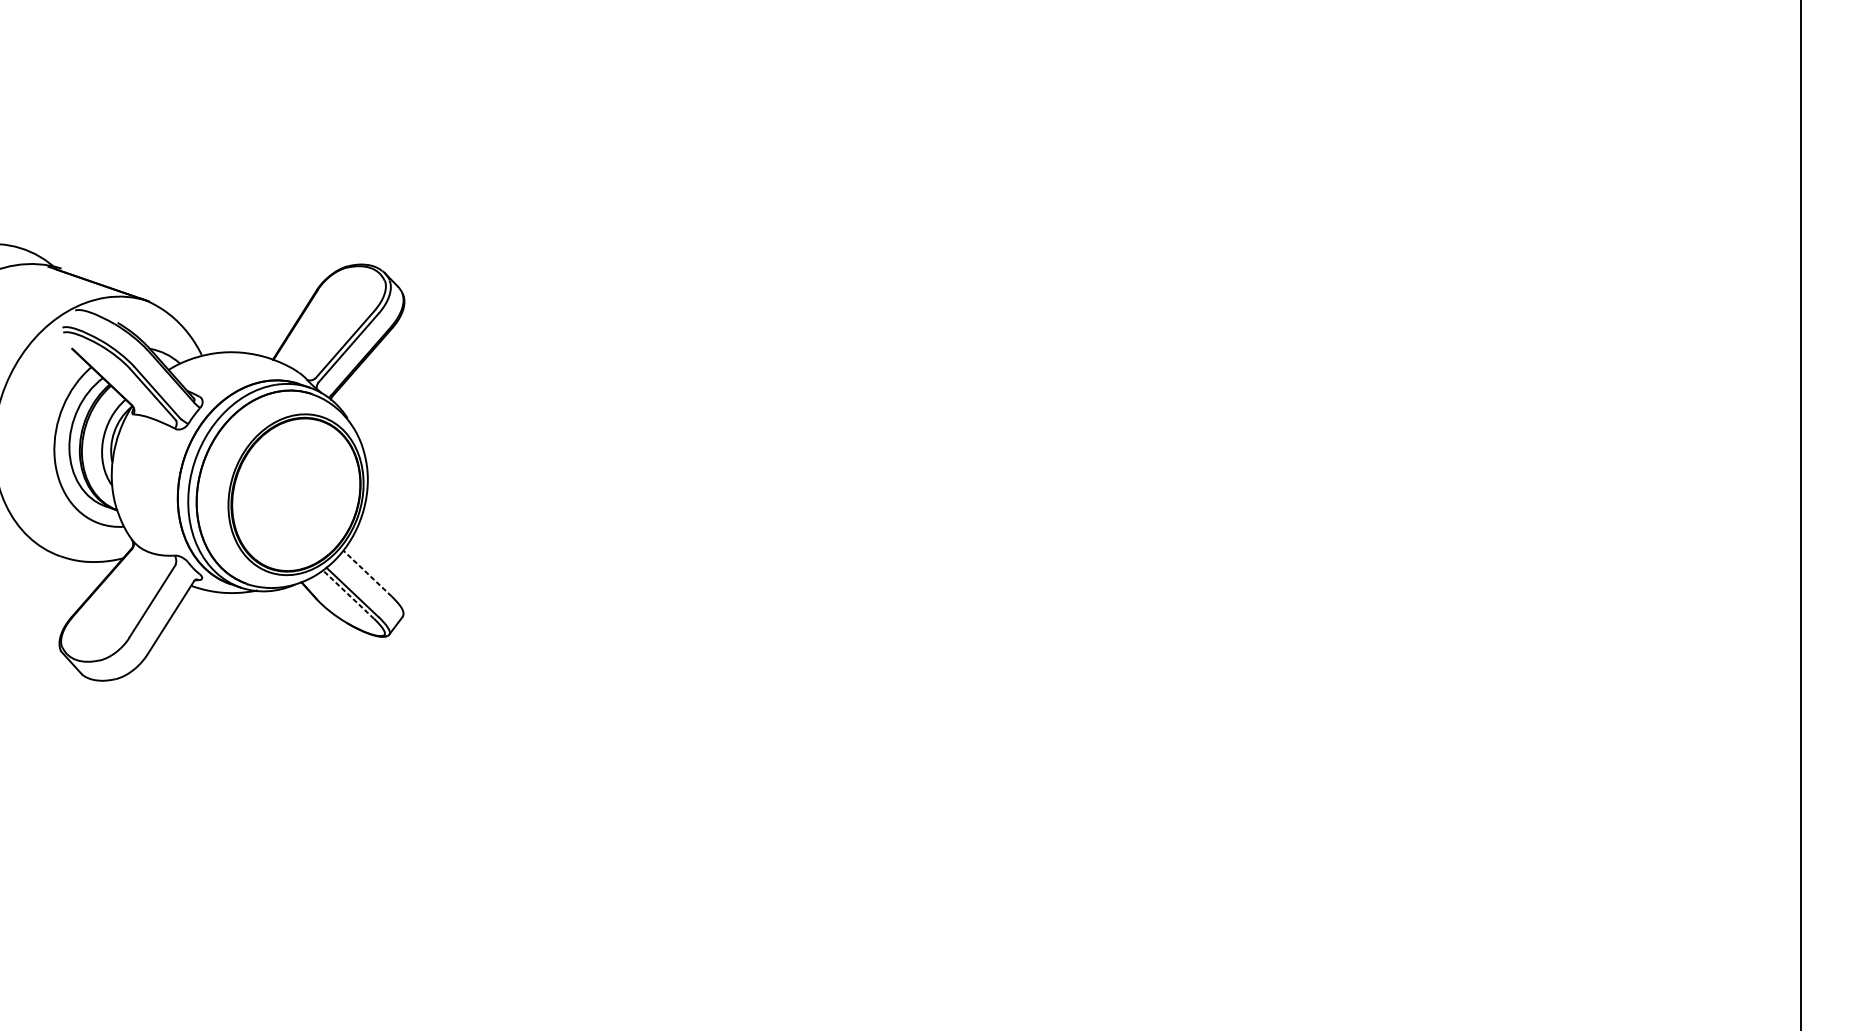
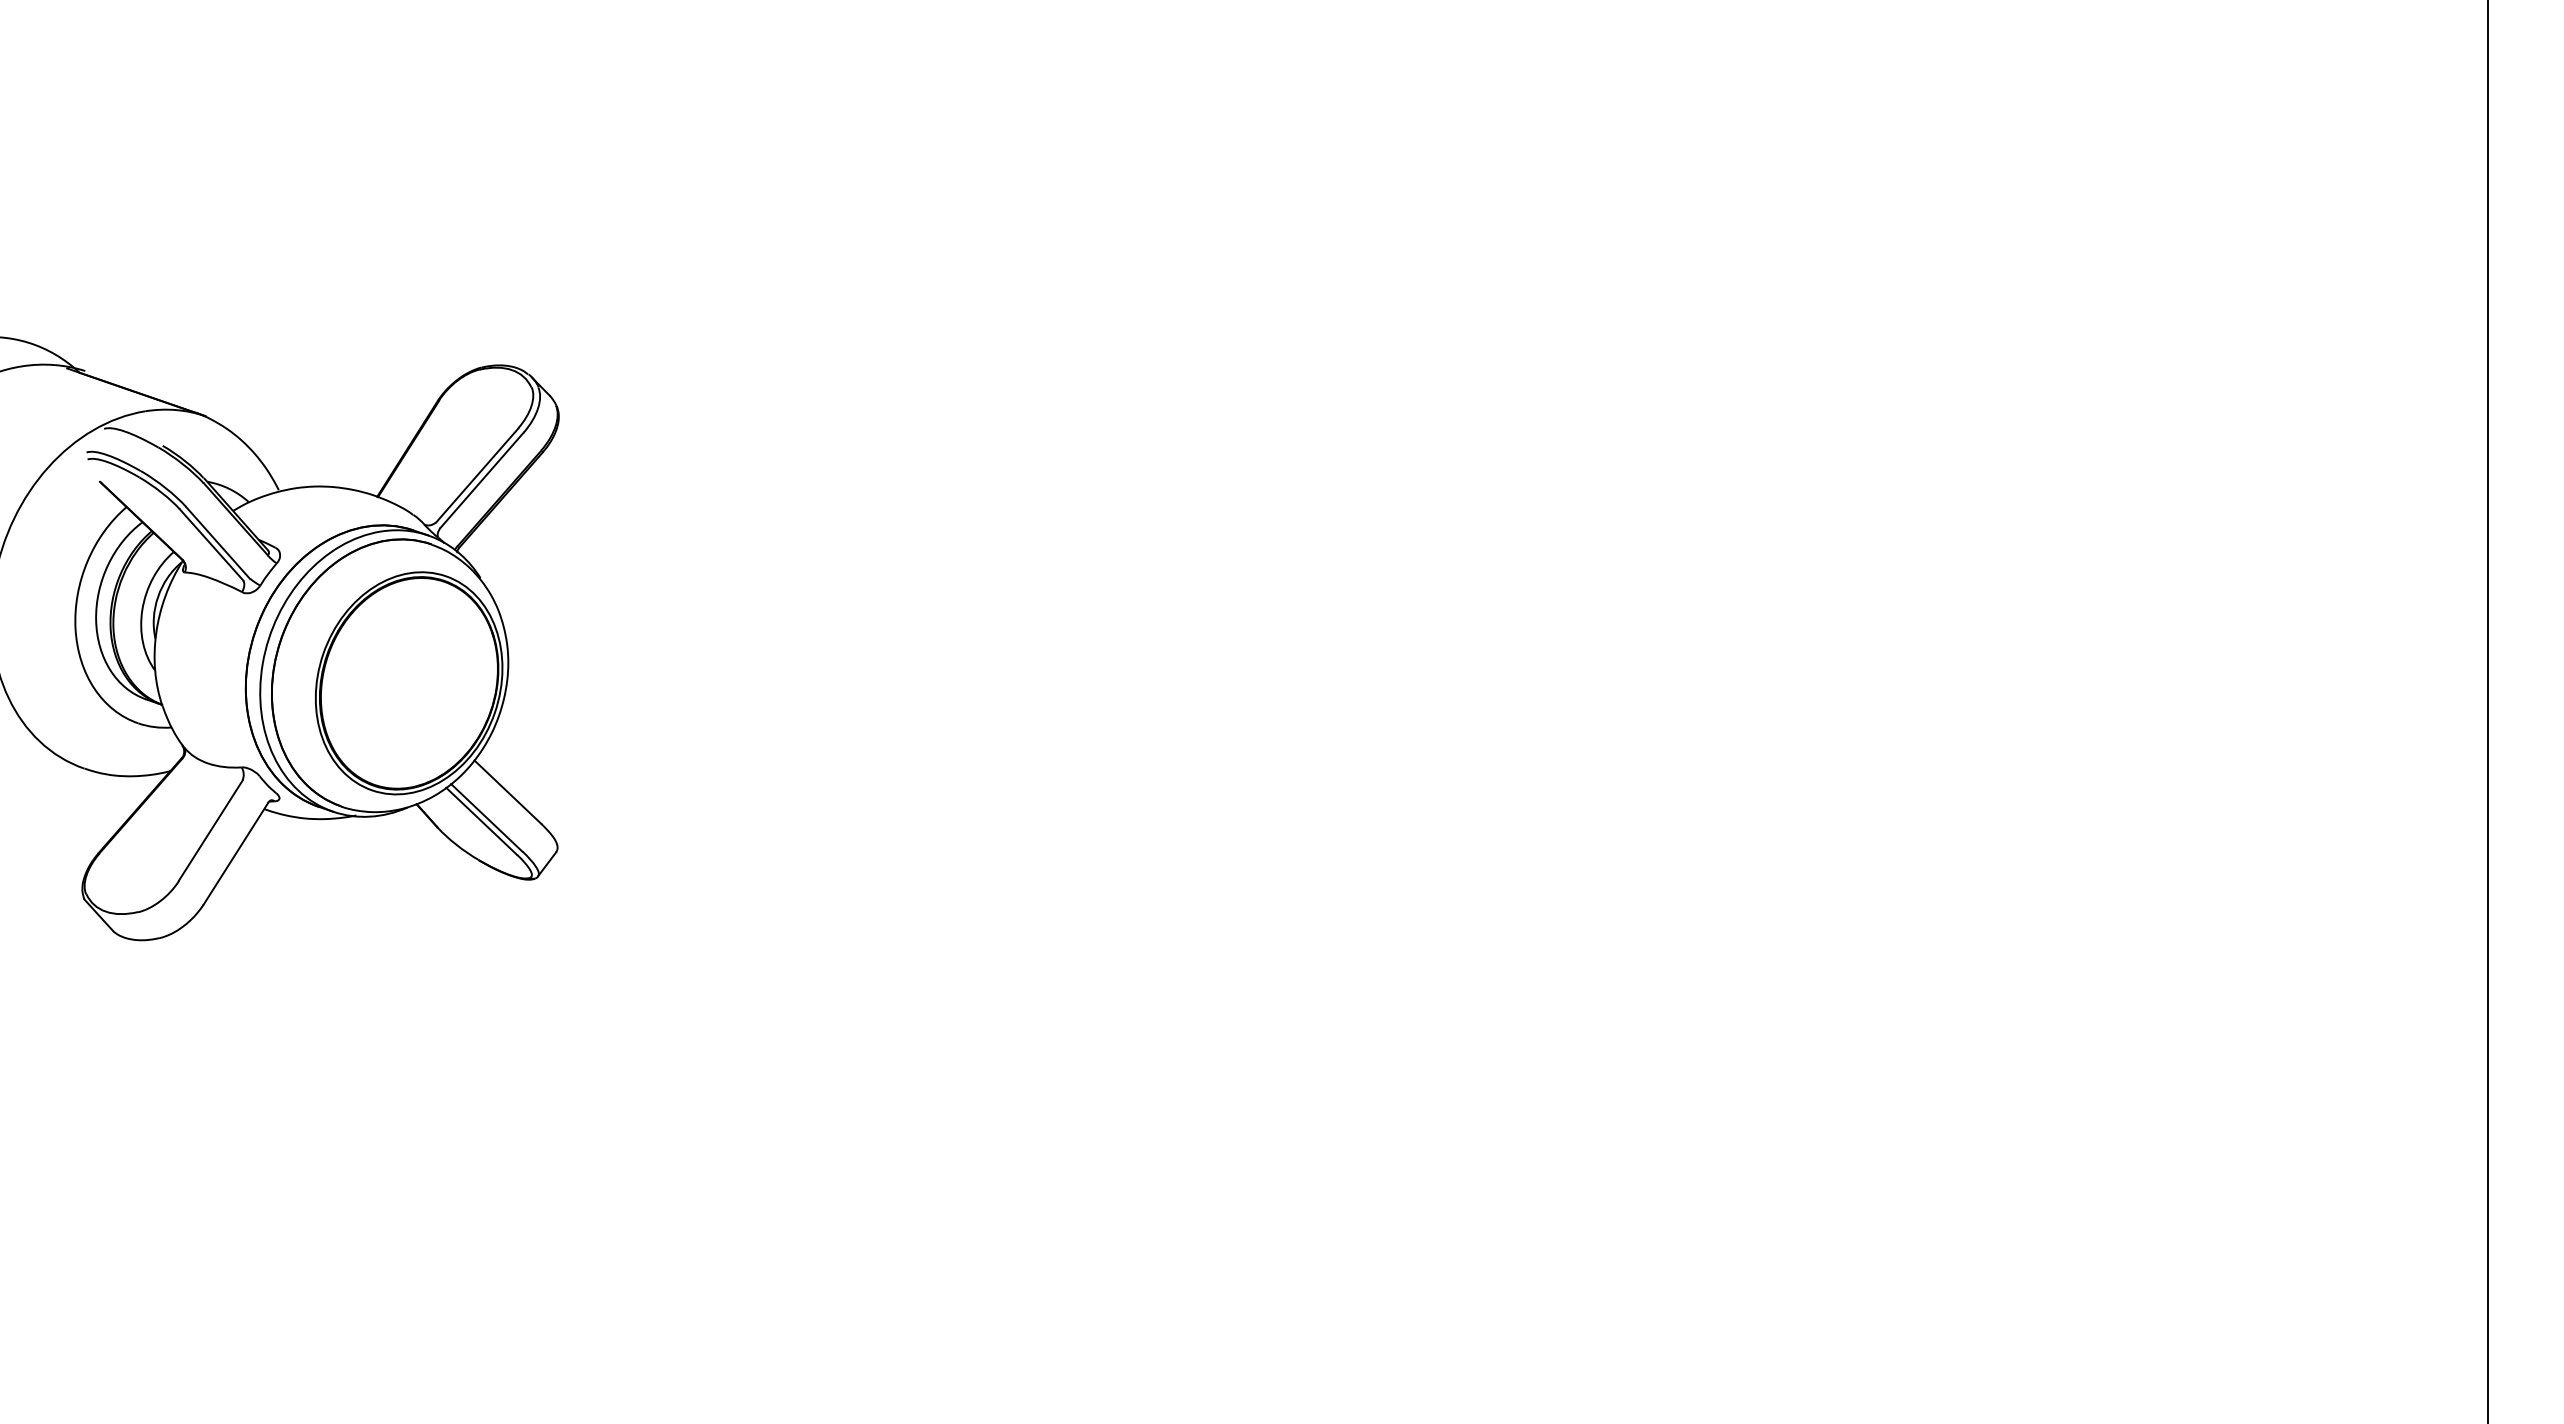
line: (367, 573) -> (507, 791), dashed -> solid
line: (348, 594) -> (481, 821), dashed -> solid

